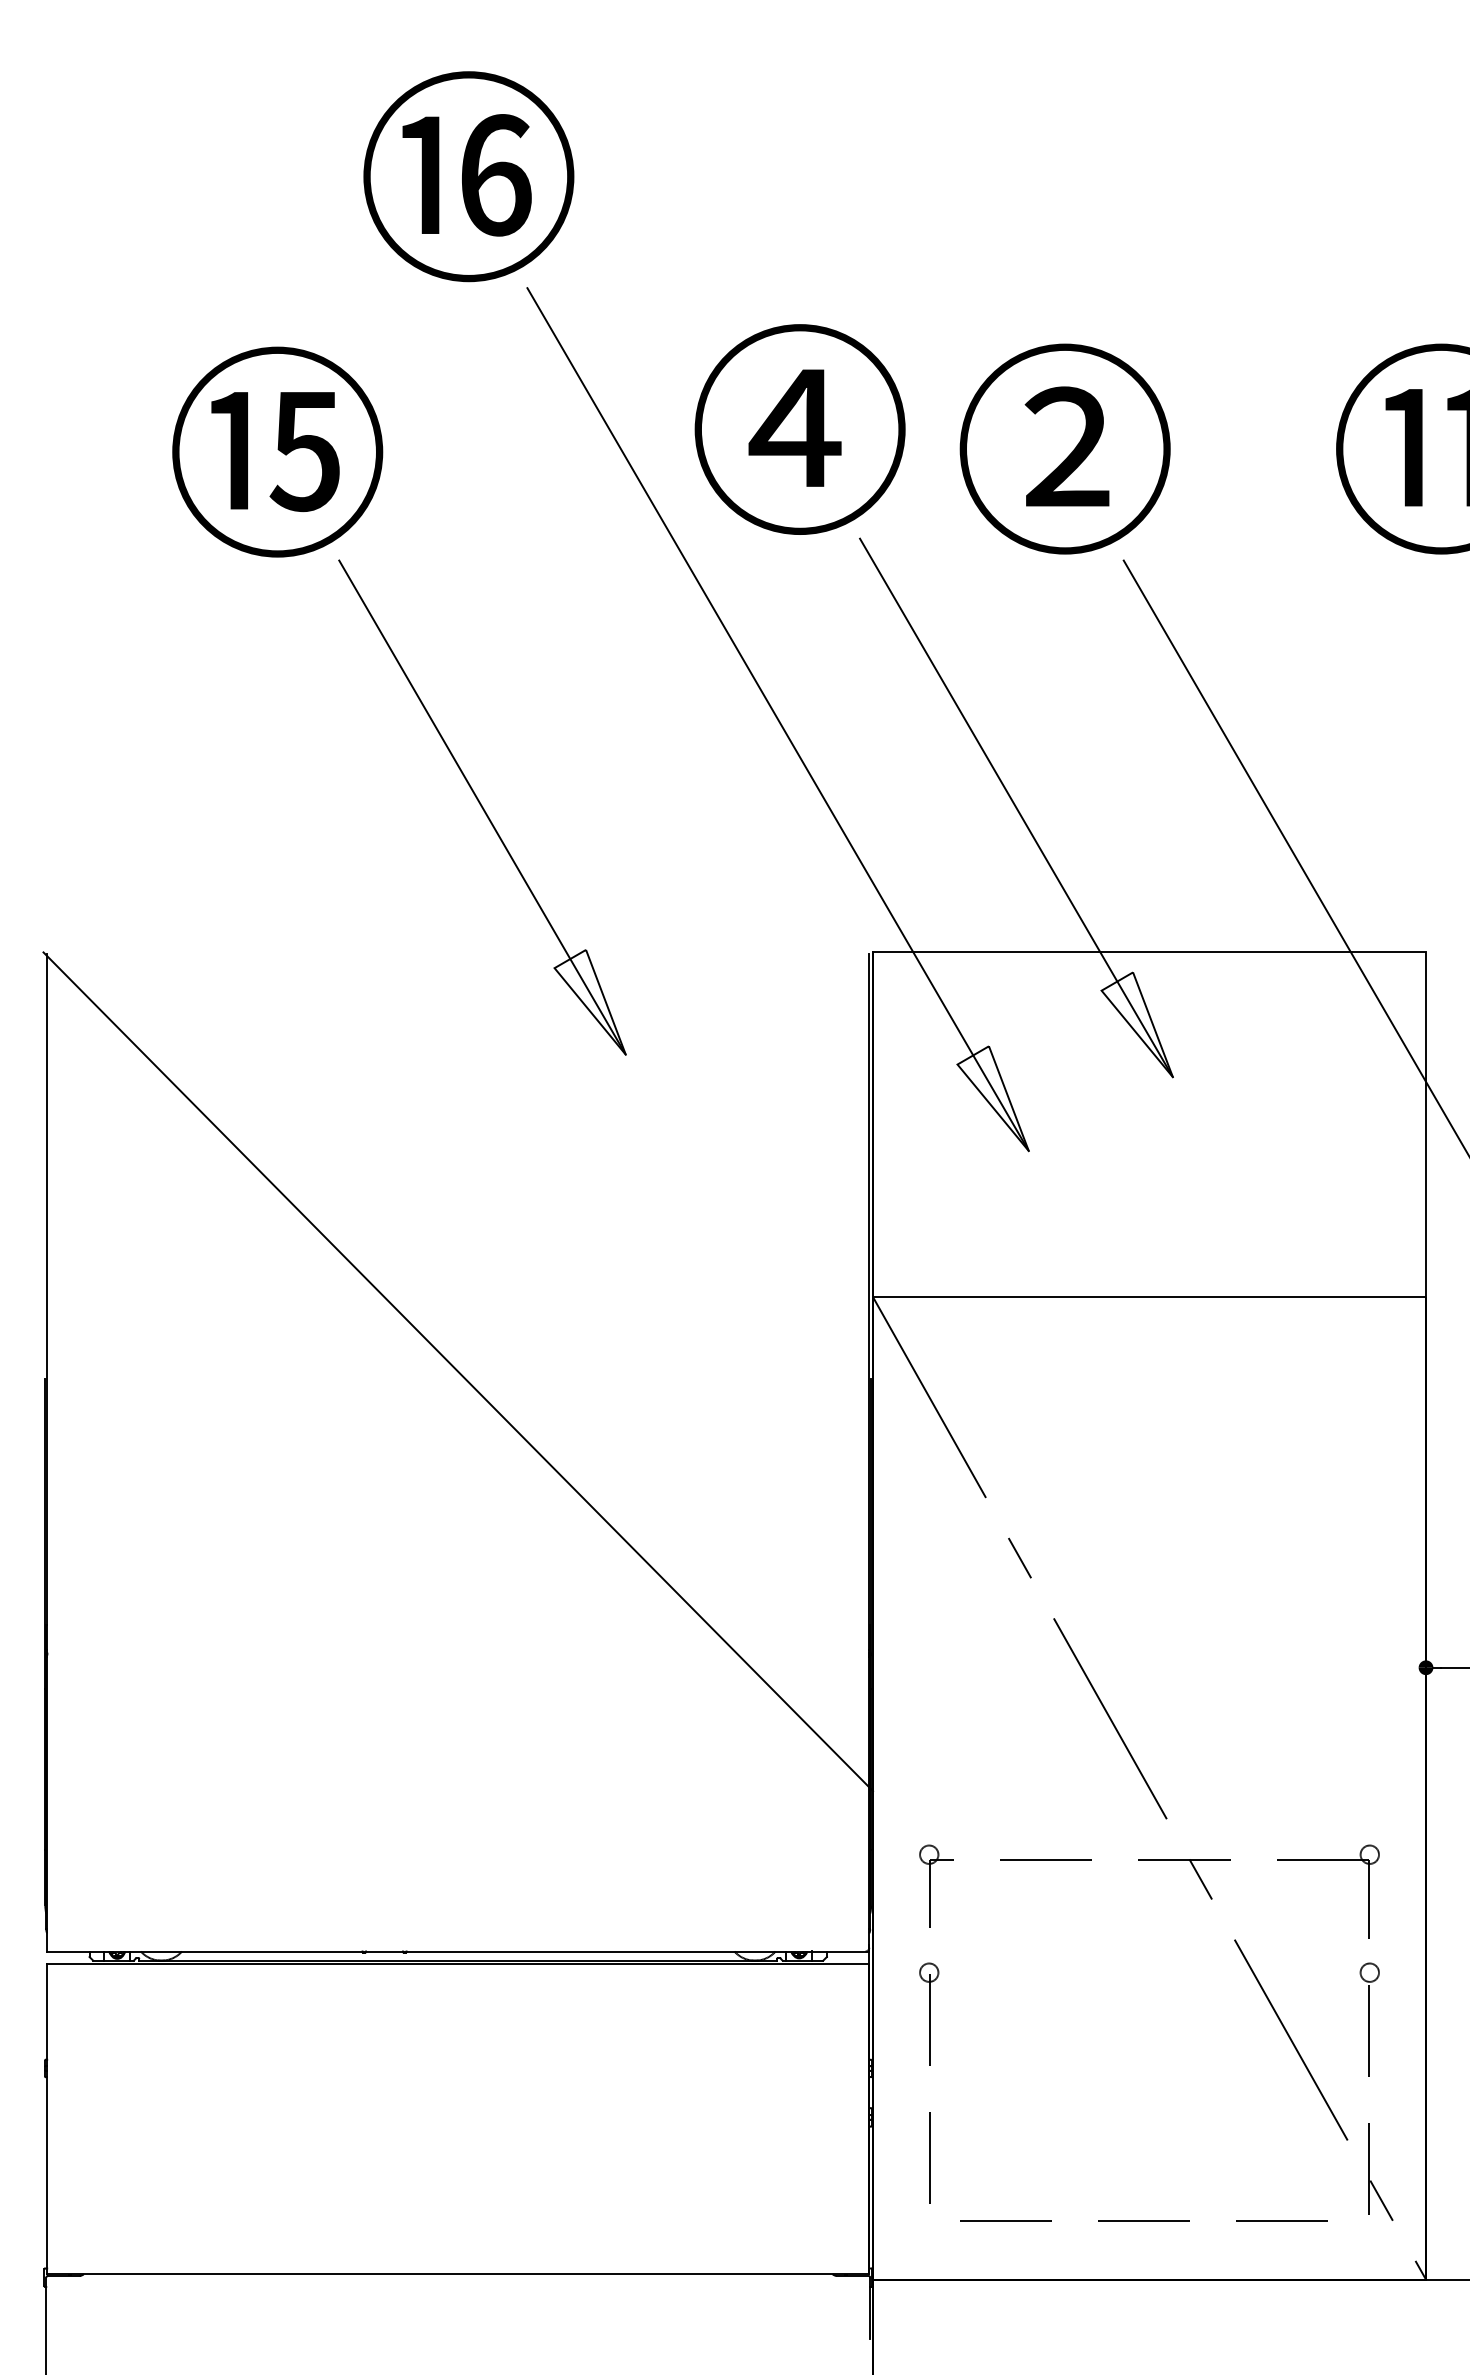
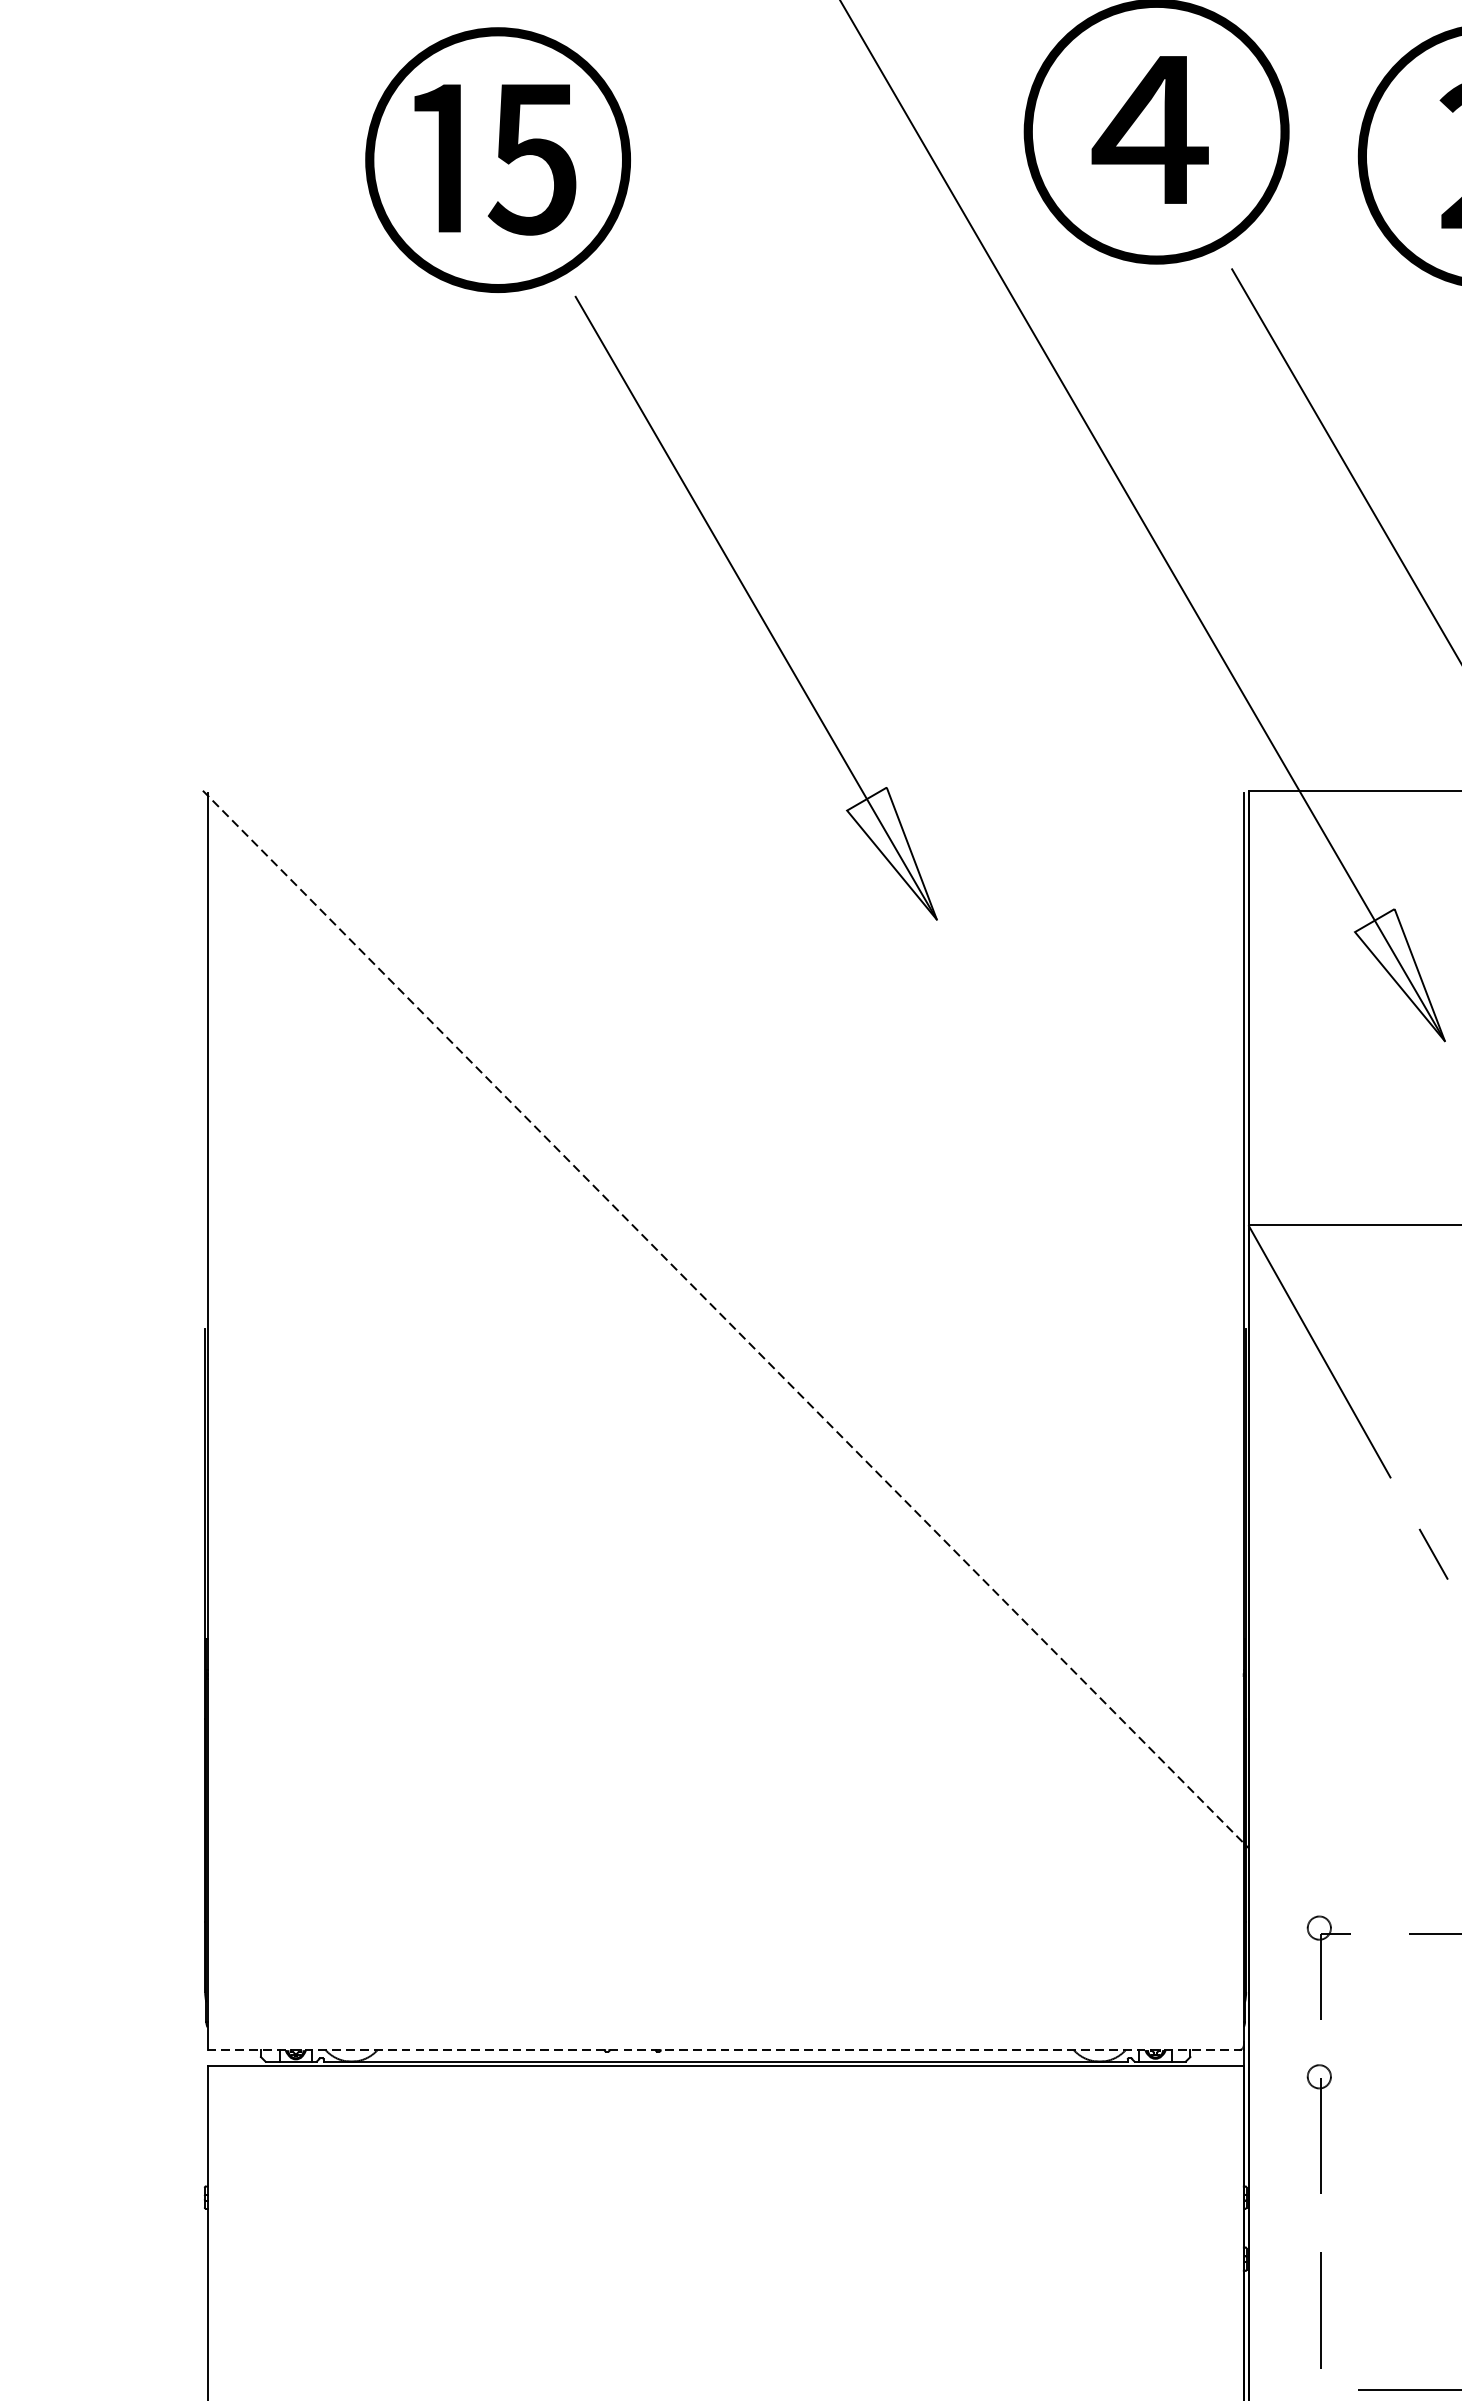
line: (458, 1371) -> (725, 1319), solid -> dashed
line: (458, 1951) -> (725, 2050), solid -> dashed

